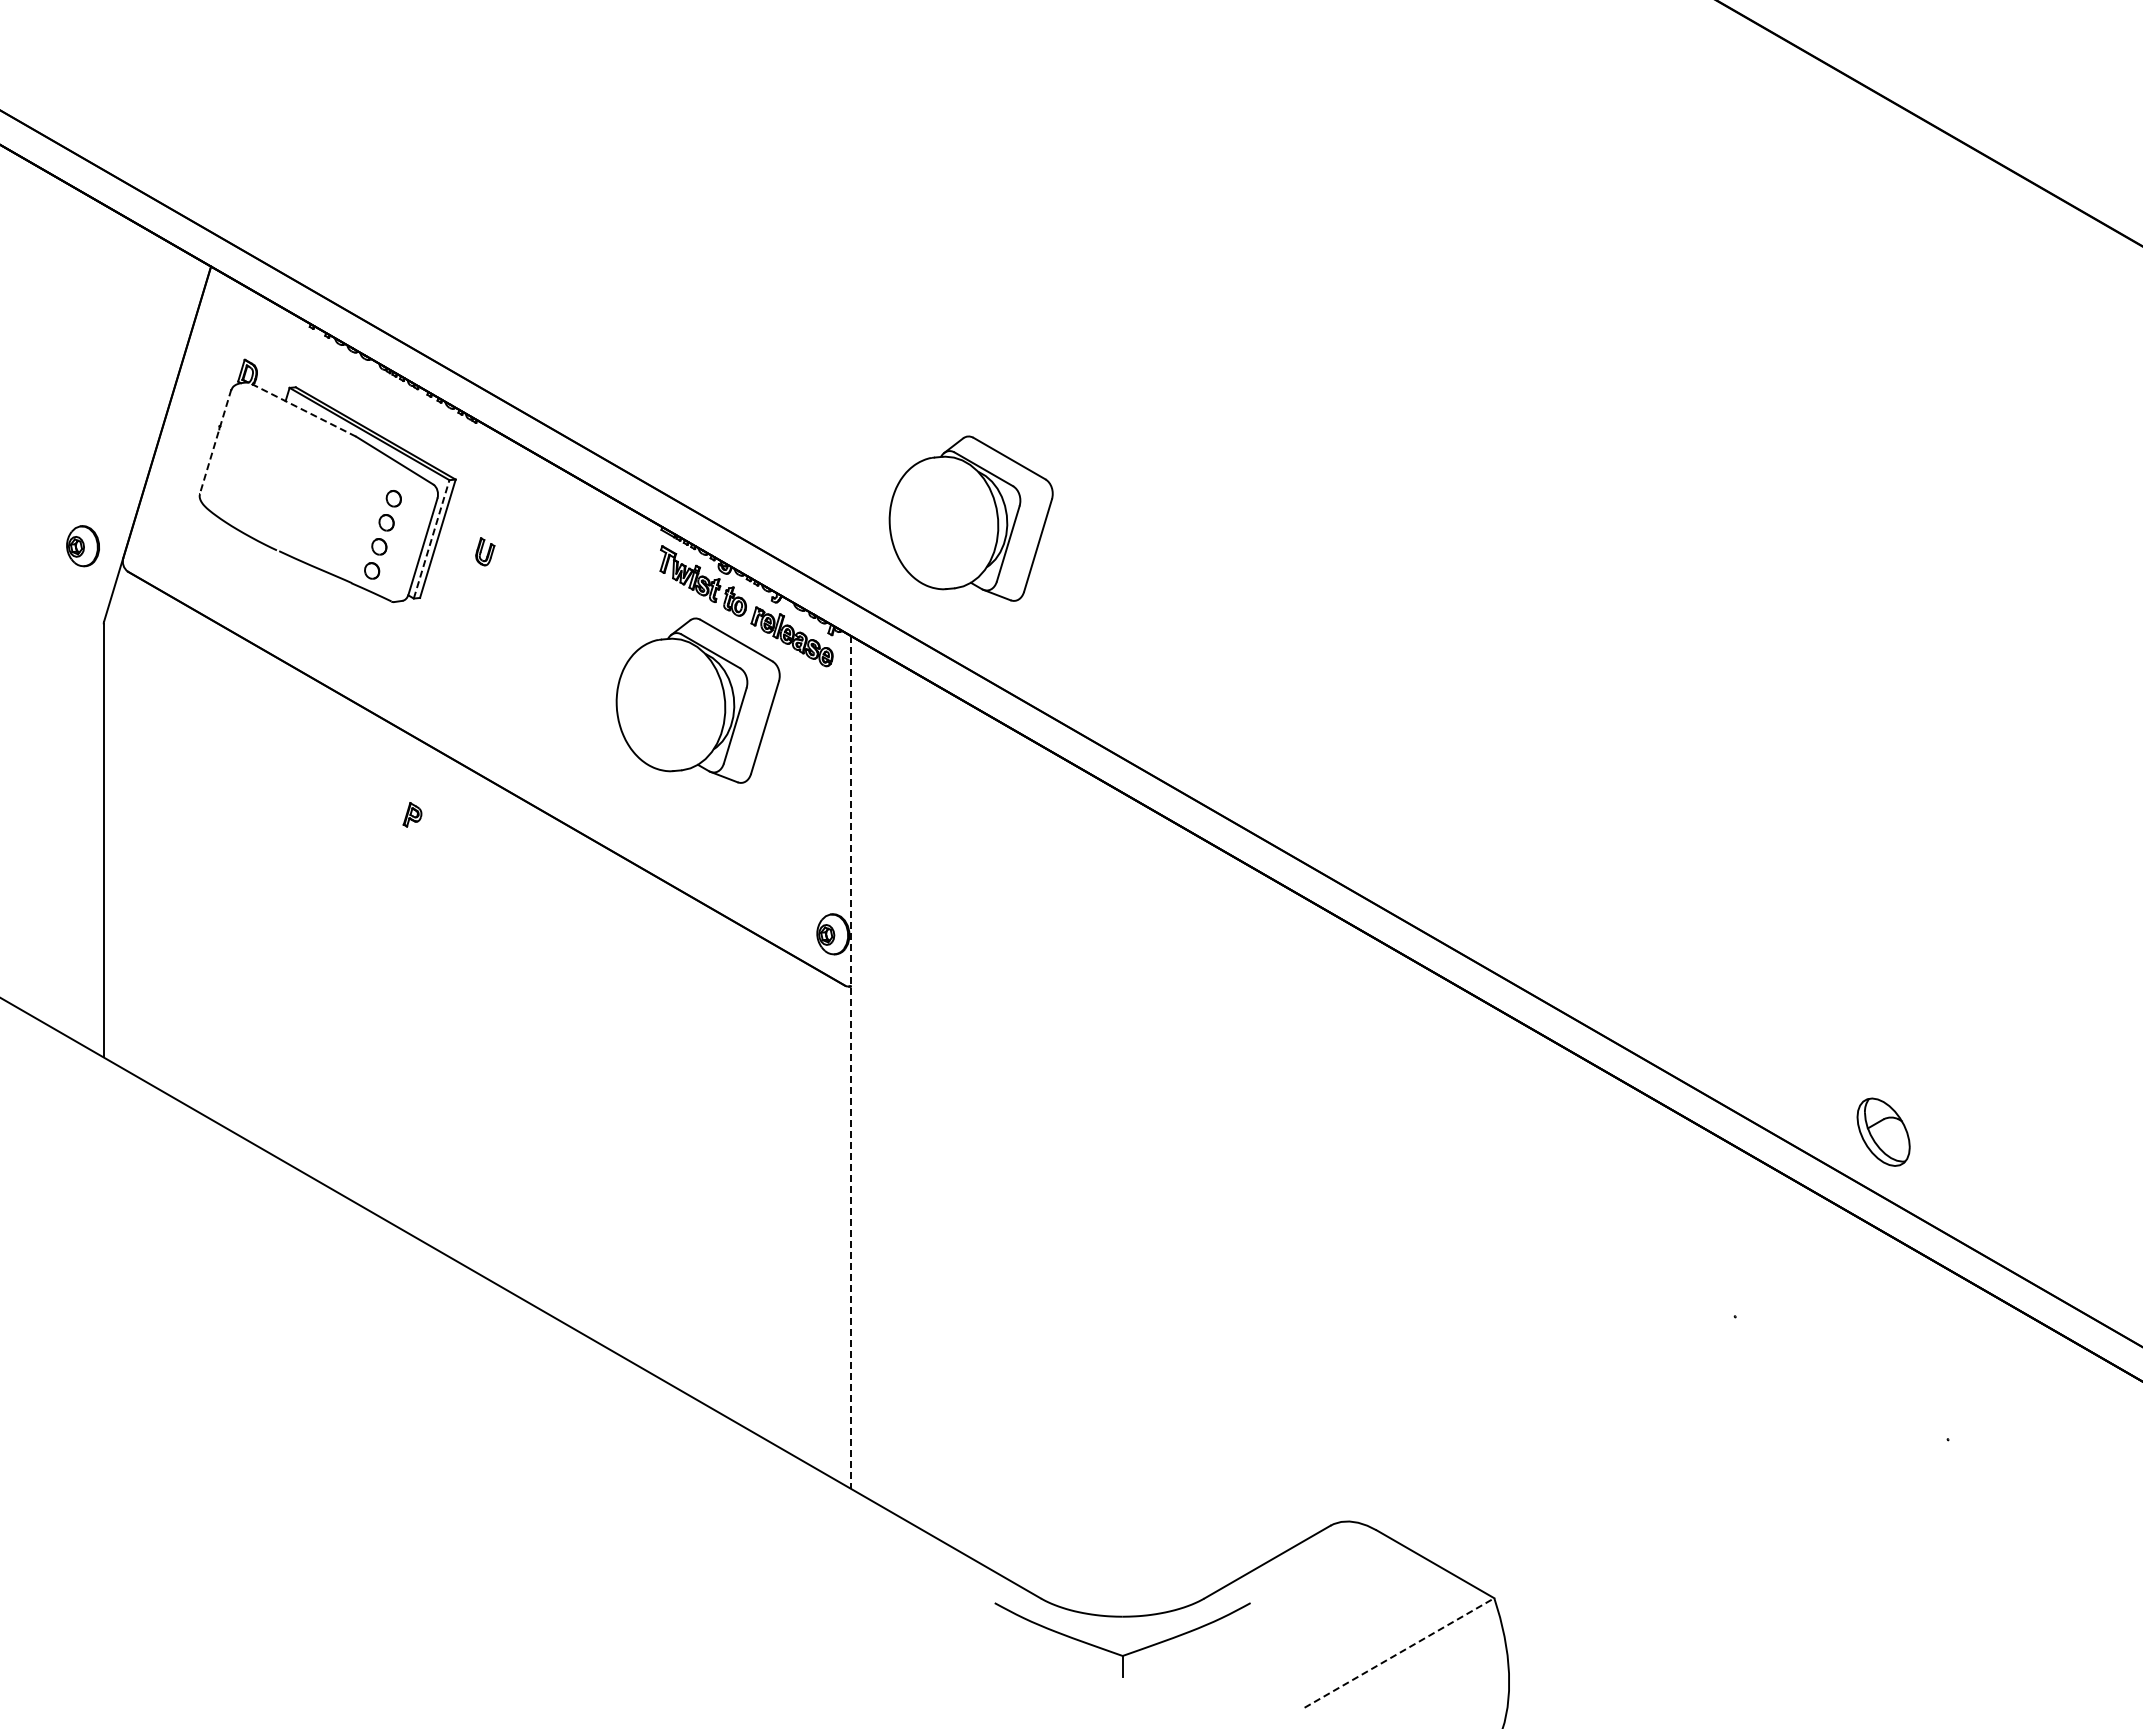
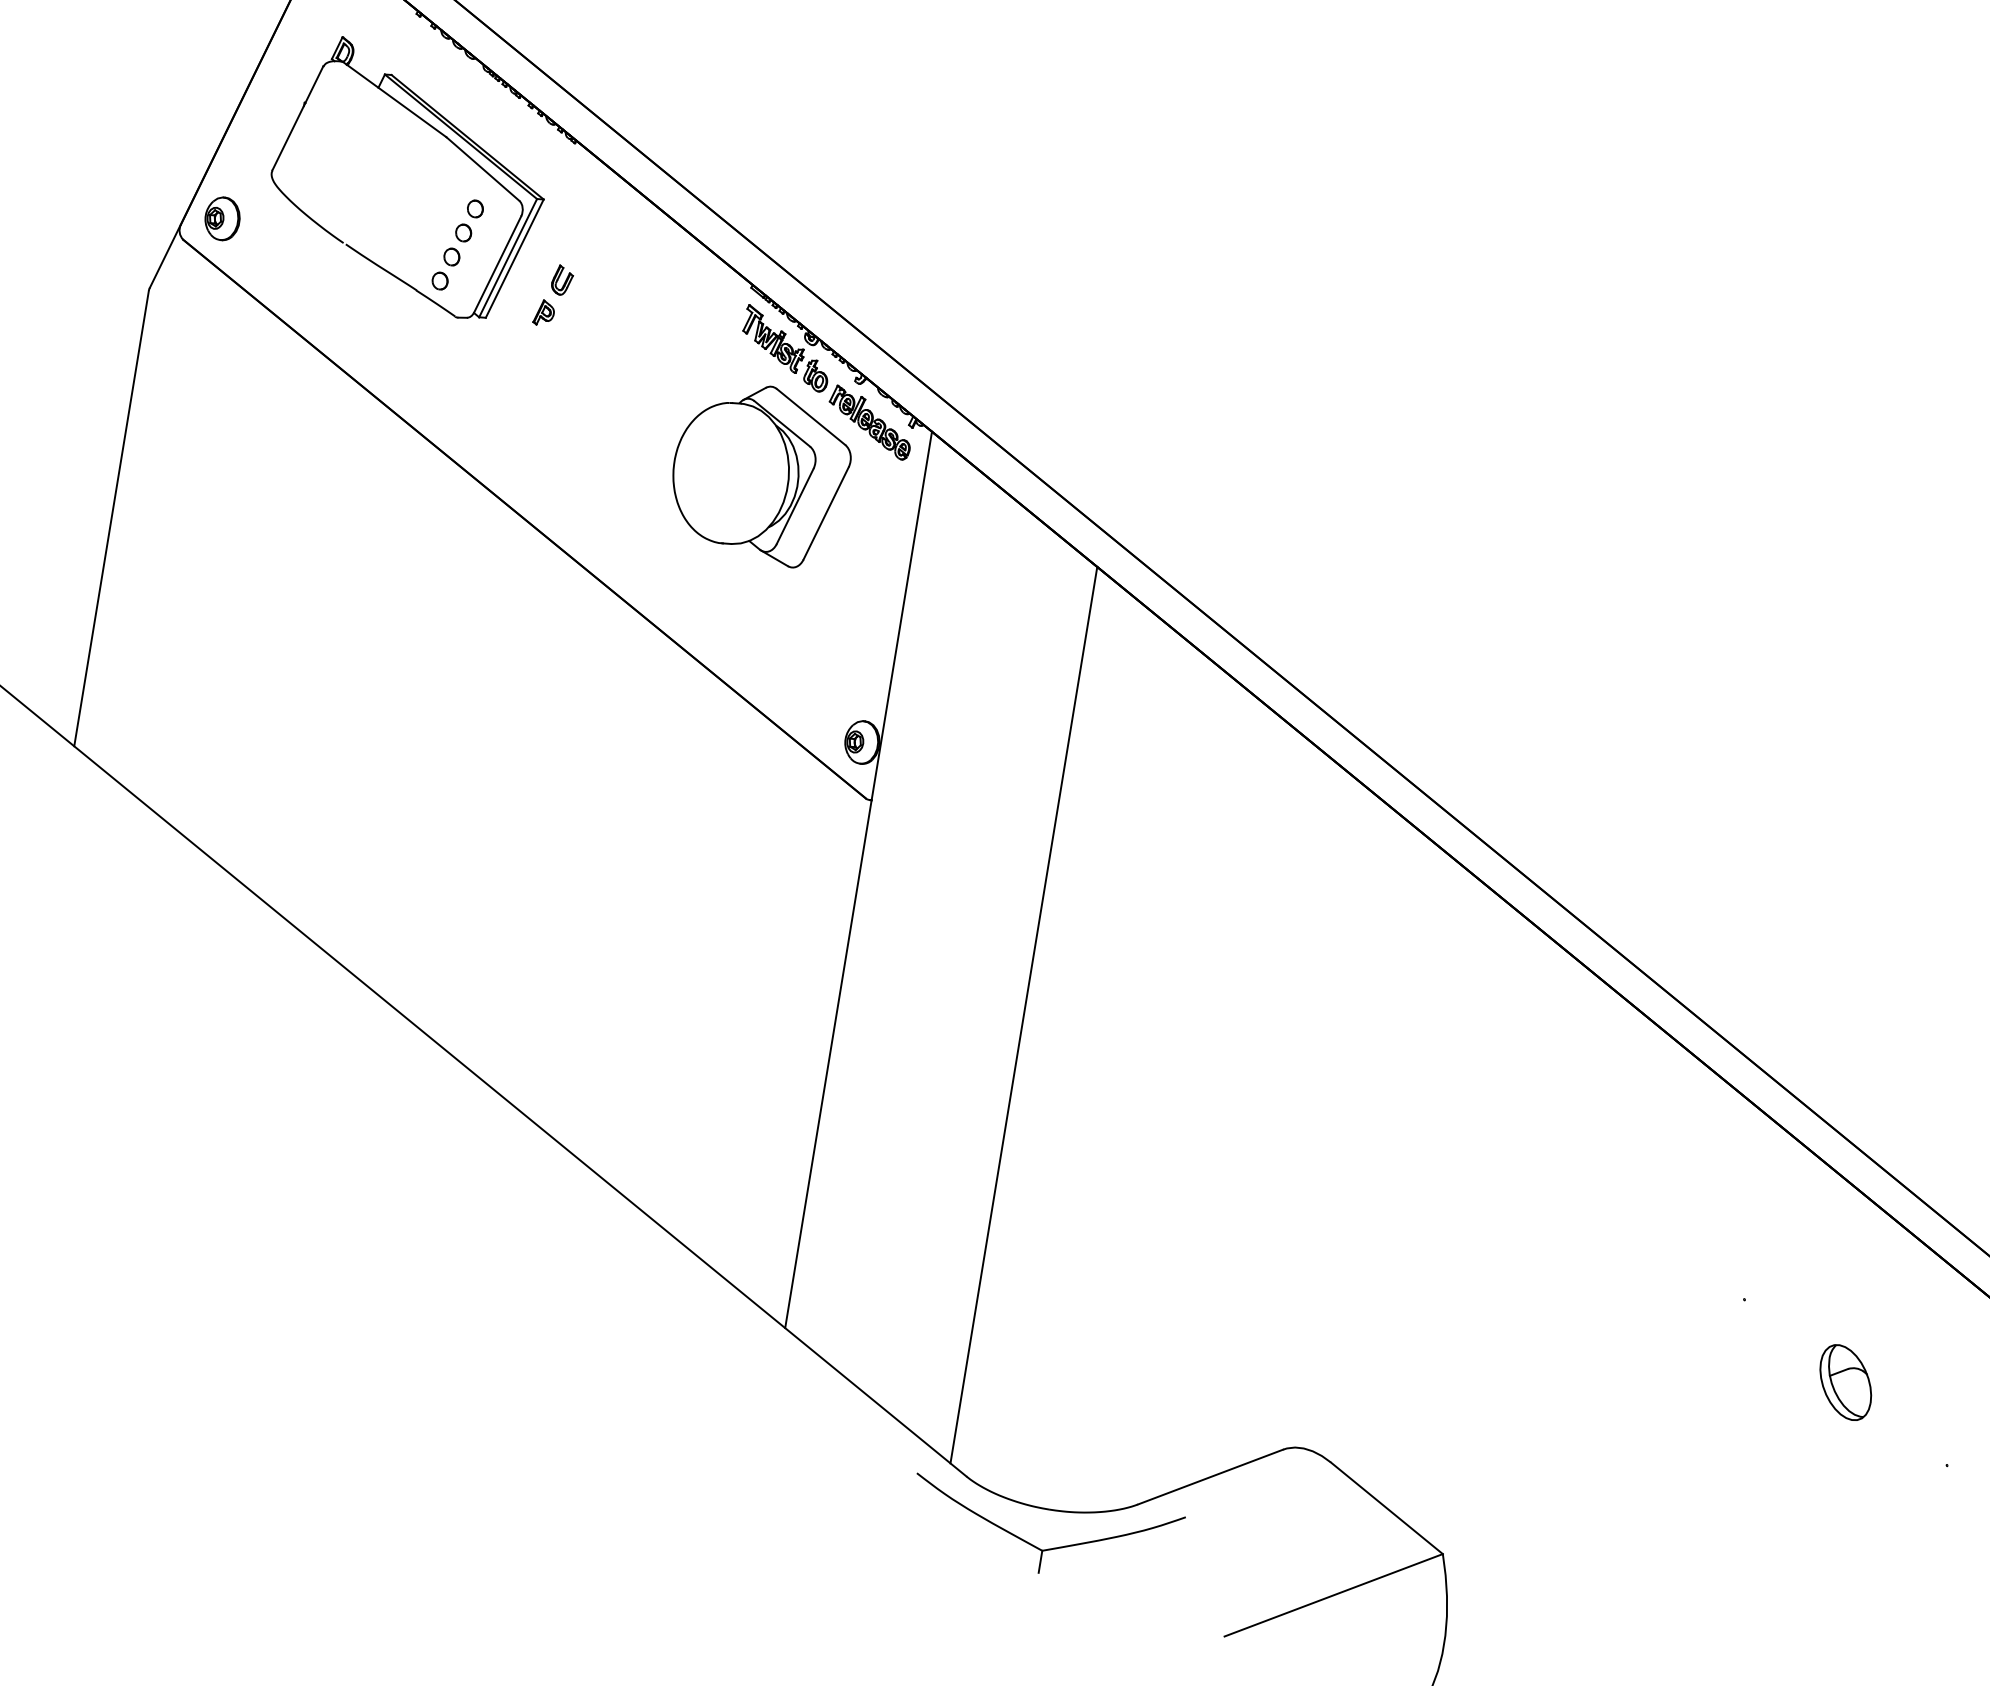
line: (302, 409) -> (394, 99), dashed -> solid
line: (215, 442) -> (297, 119), dashed -> solid
part: (970, 518) -> (1078, 328), removed
line: (431, 539) -> (507, 258), dashed -> solid
part: (82, 546) -> (221, 219), moved
part: (412, 814) -> (544, 312), moved
line: (850, 1062) -> (858, 880), dashed -> solid
part: (1883, 1131) -> (1845, 1381), moved
line: (1024, 1162) -> (1024, 1015), added
line: (1399, 1653) -> (1333, 1595), dashed -> solid

